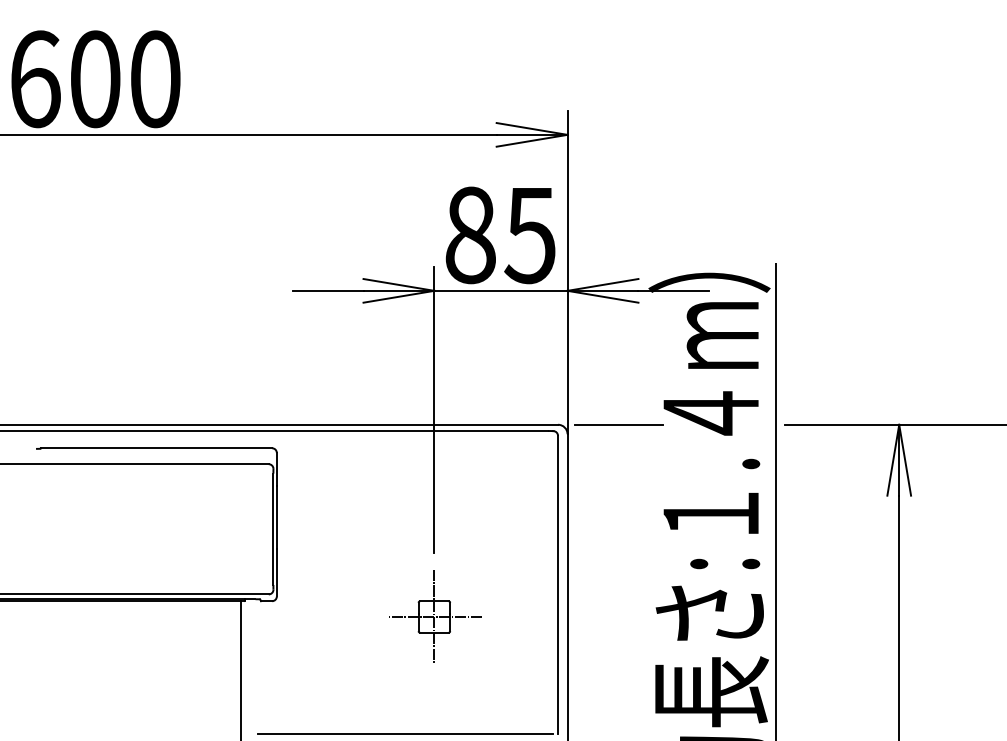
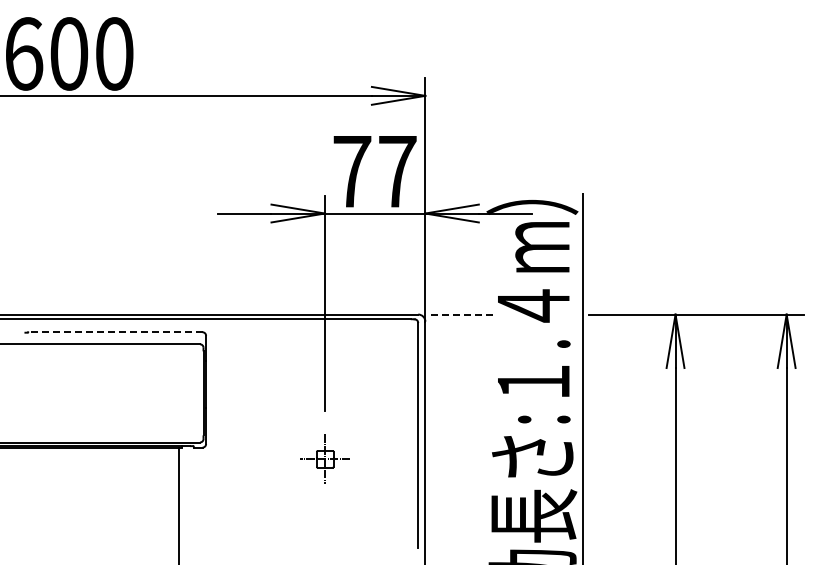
text: (500, 235) -> (374, 171), 85 -> 77
line: (619, 424) -> (464, 314), solid -> dashed
line: (155, 448) -> (114, 332), solid -> dashed
part: (435, 615) -> (325, 458), size x0.7
line: (404, 733) -> (302, 547), removed

